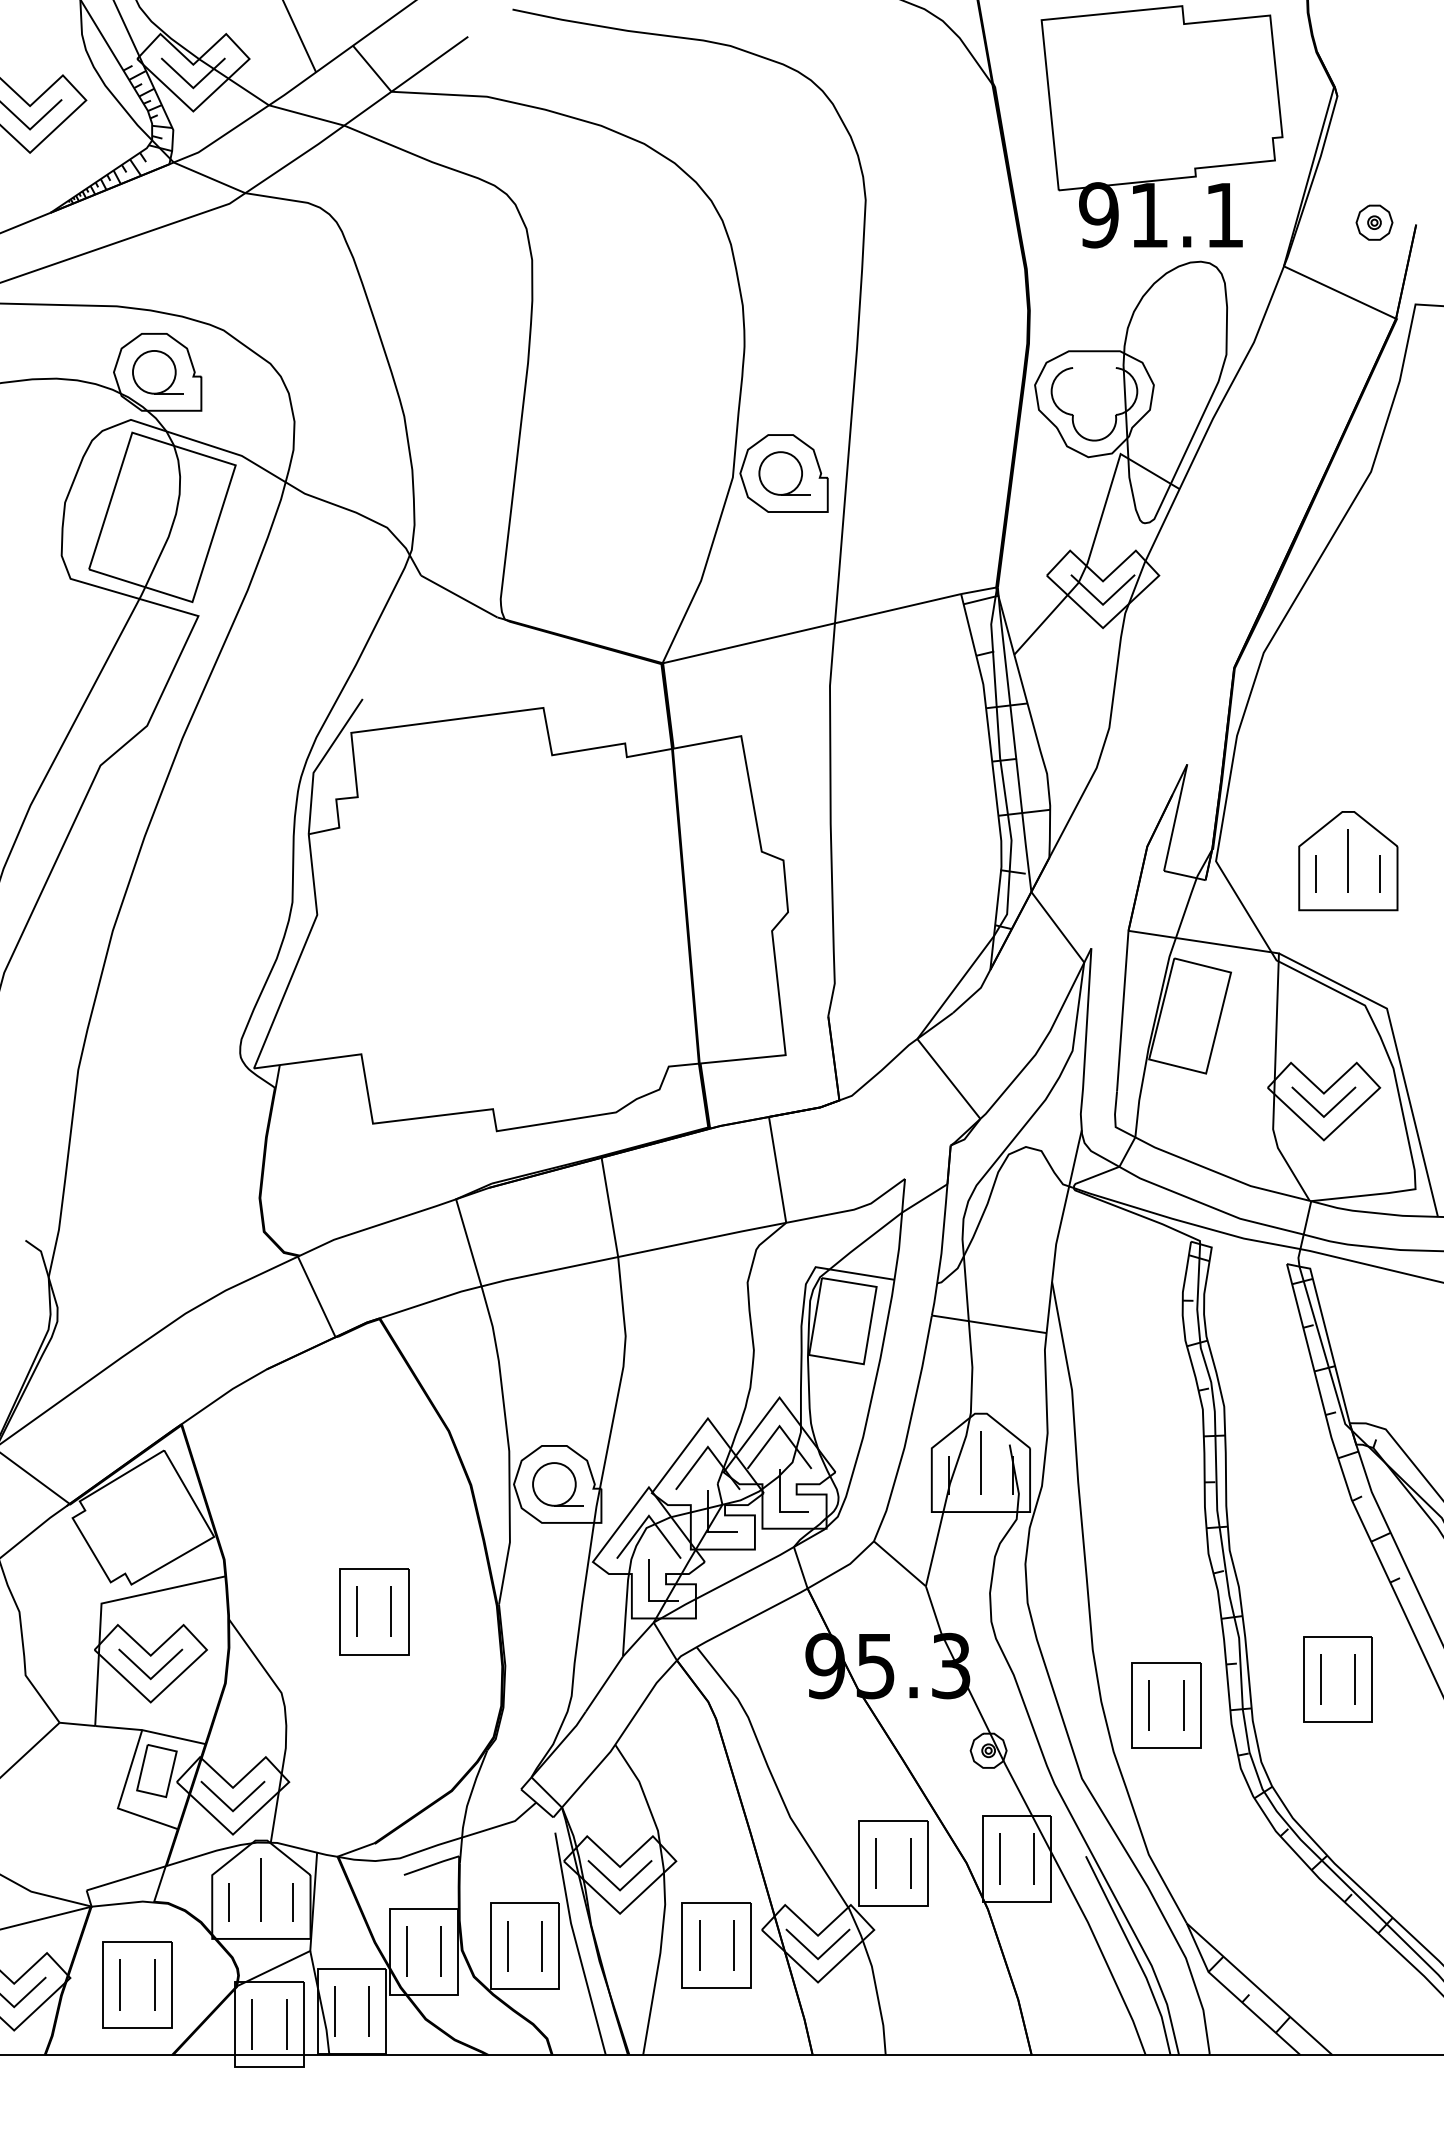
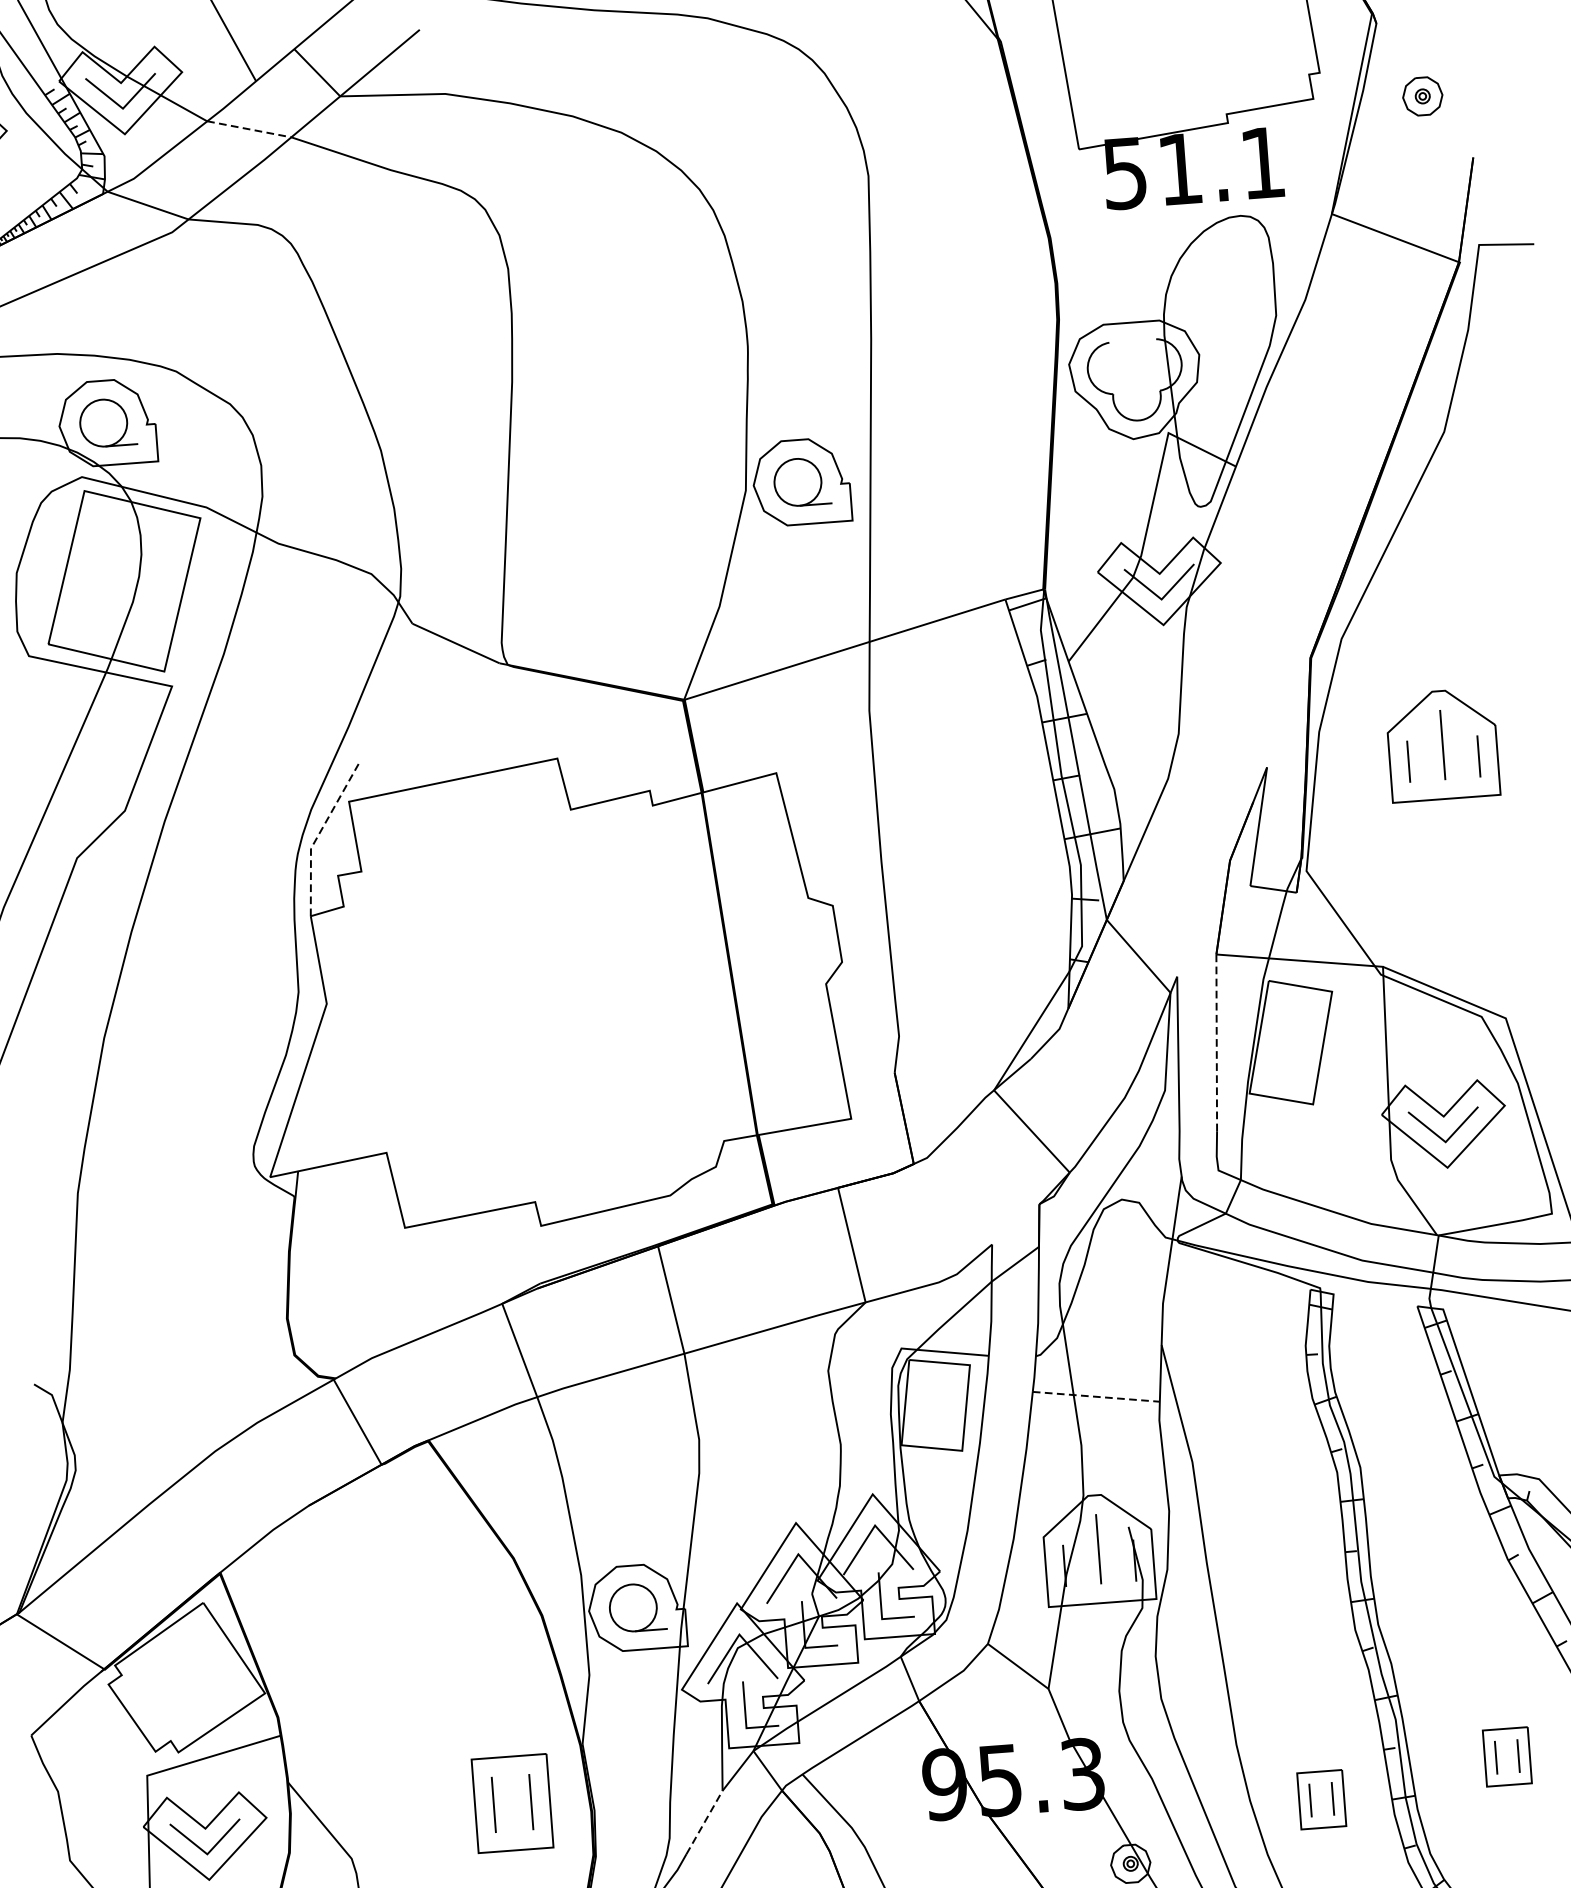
line: (307, 115) -> (250, 129), solid -> dashed
text: (1098, 215) -> (1124, 173), 91.1 -> 51.1
part: (1374, 222) -> (1422, 96), moved
line: (320, 762) -> (317, 836), solid -> dashed
part: (1348, 861) -> (1442, 745), moved
line: (1122, 1011) -> (1216, 1043), solid -> dashed
line: (988, 1324) -> (1095, 1397), solid -> dashed
part: (374, 1611) -> (512, 1803), moved
part: (1337, 1679) -> (1506, 1757), size x0.6
line: (604, 1683) -> (704, 1821), solid -> dashed
part: (1166, 1705) -> (1321, 1799), size x0.6

